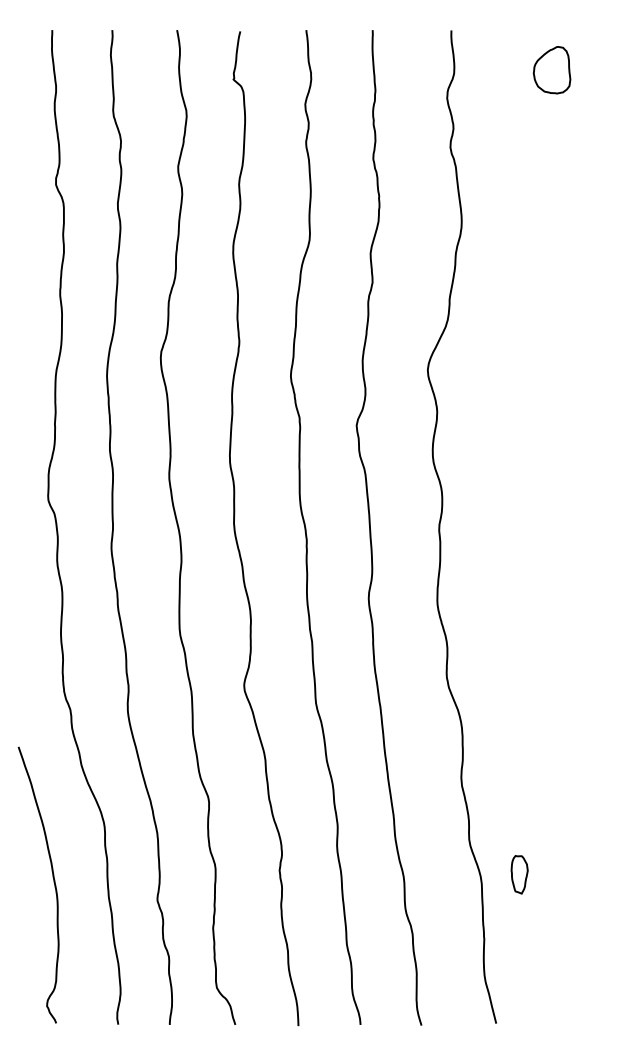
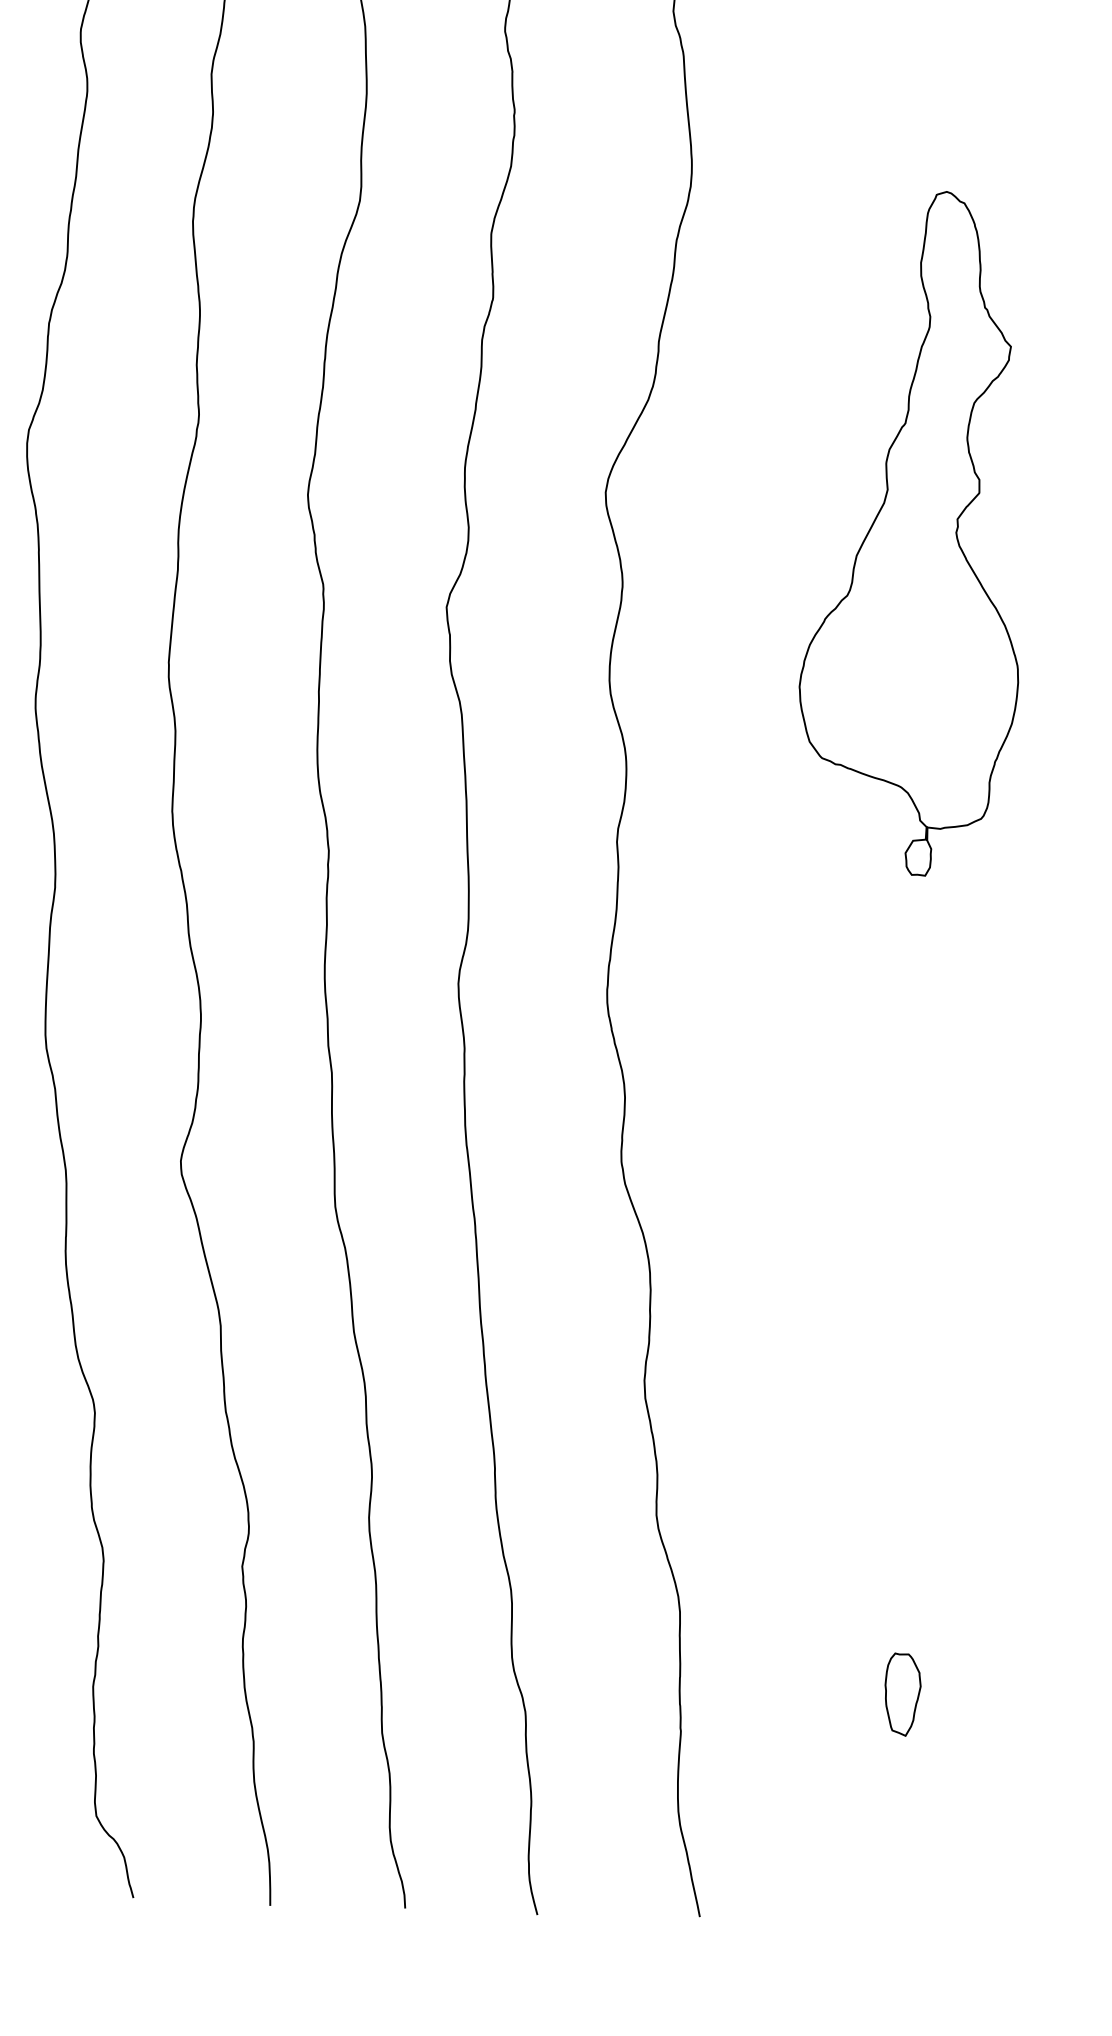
part: (570, 382) -> (914, 531), added
part: (519, 874) -> (902, 1694), moved

